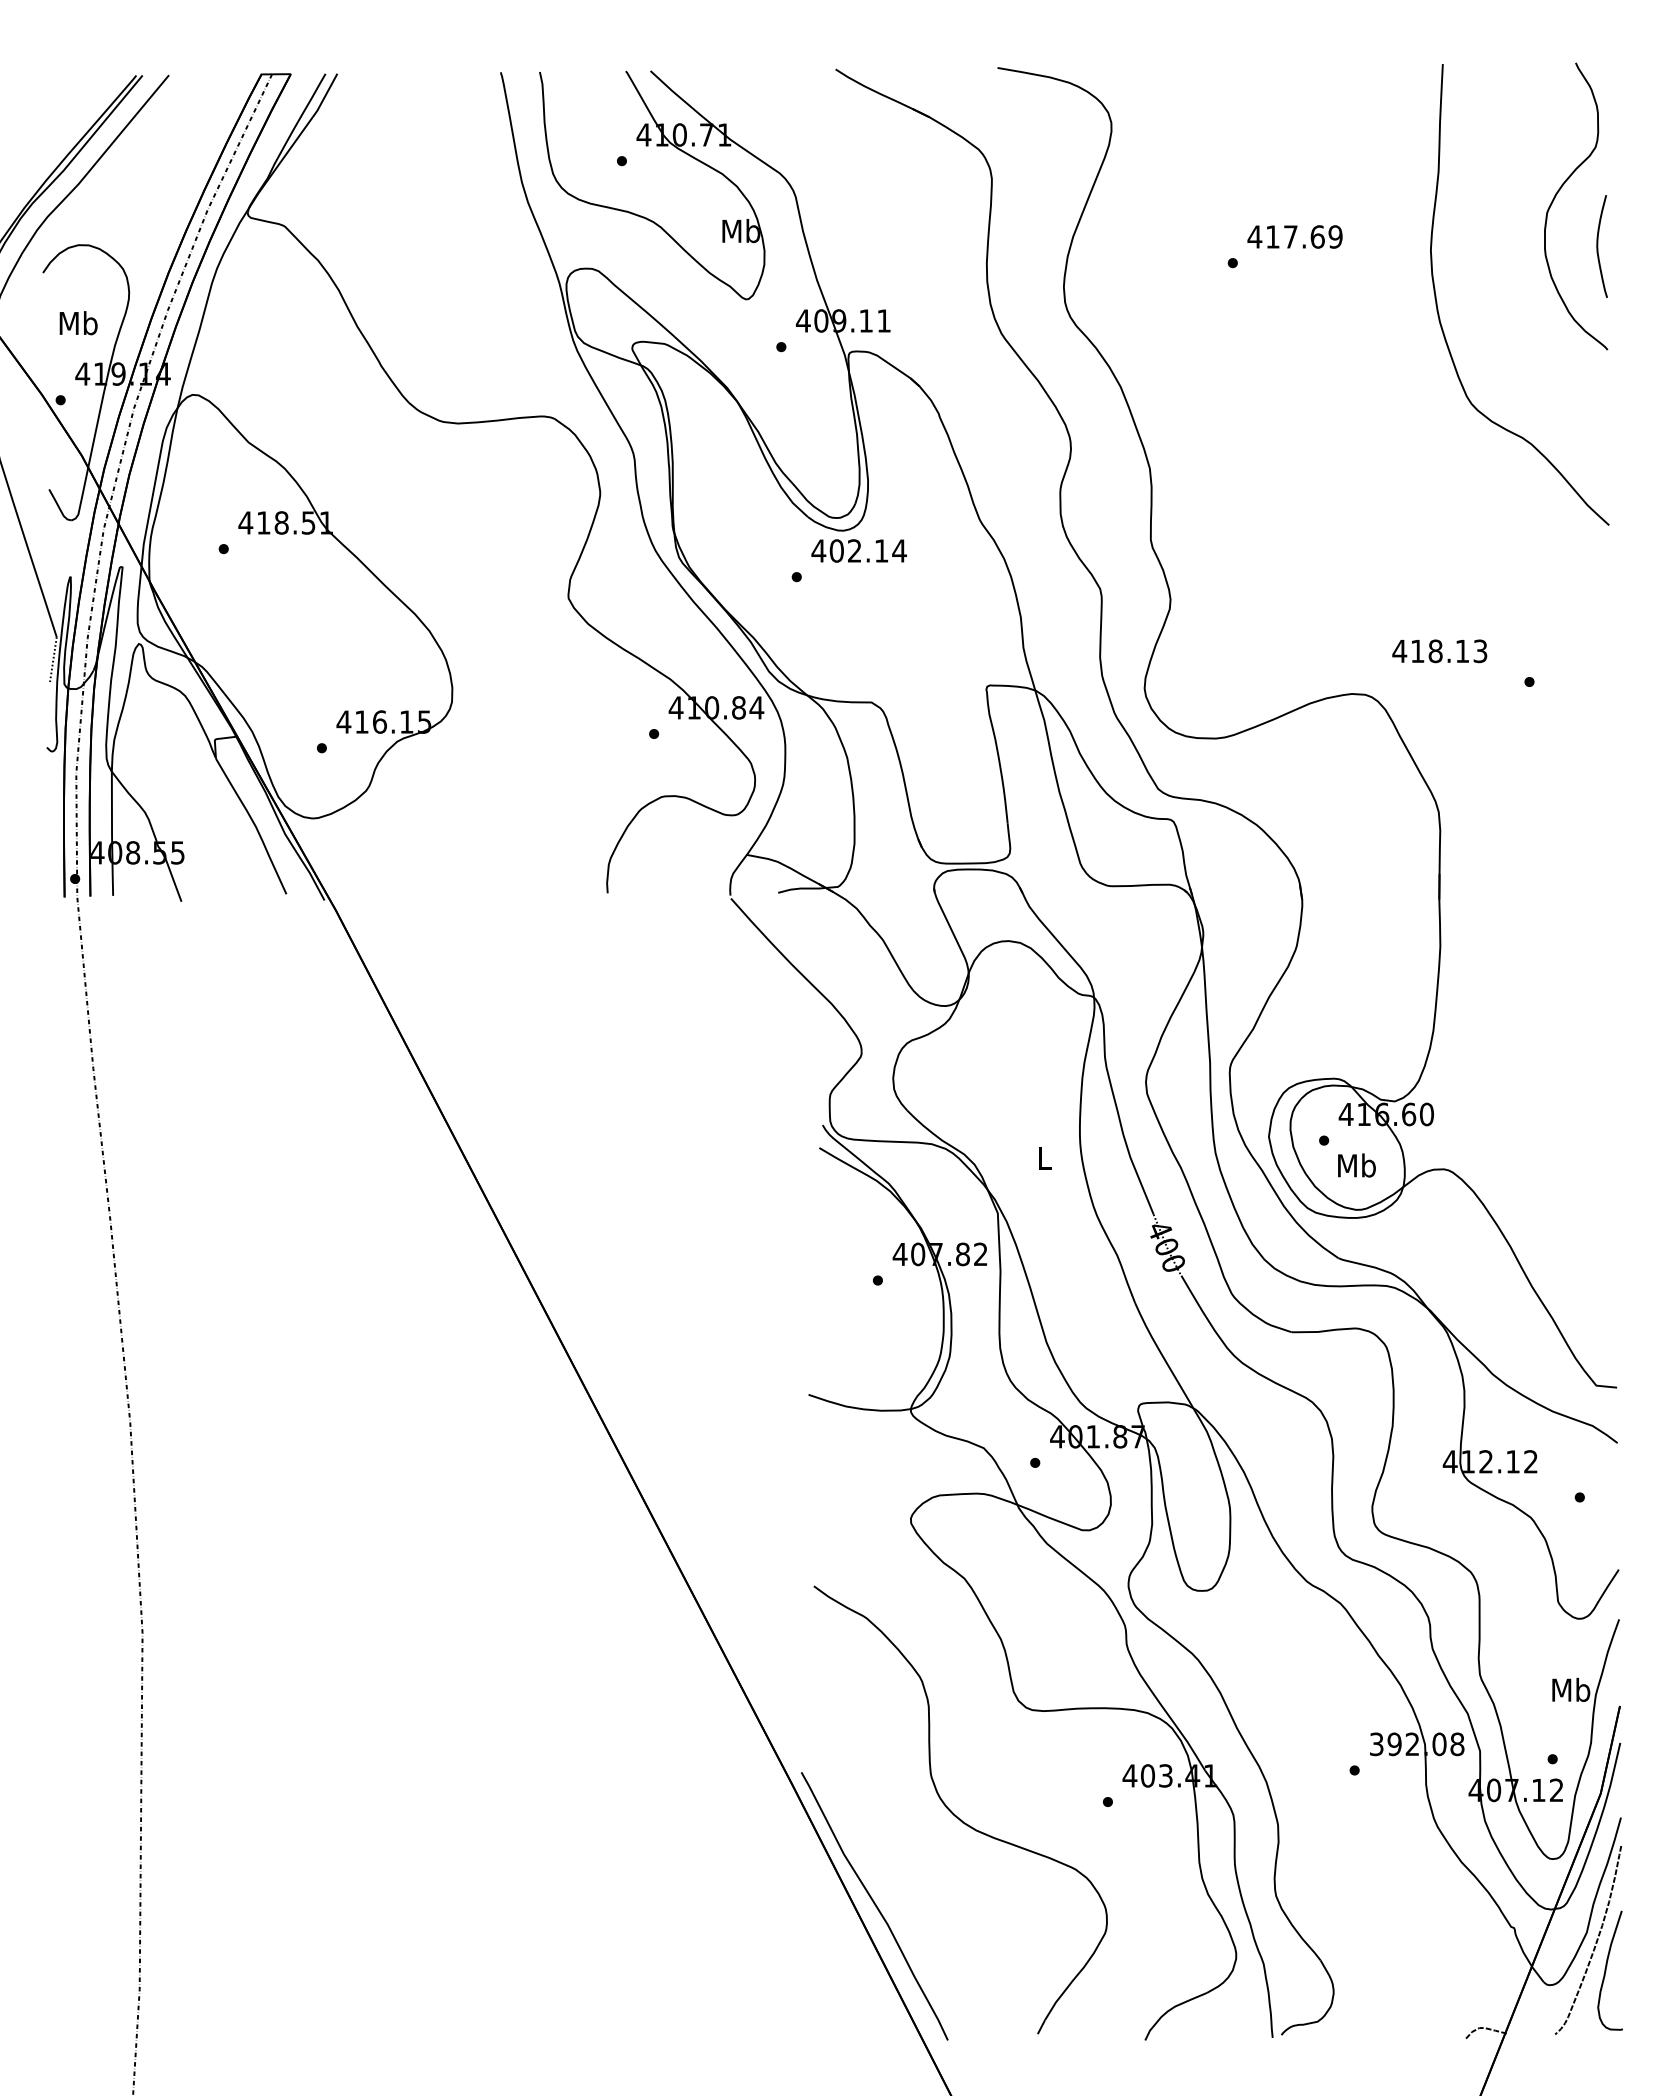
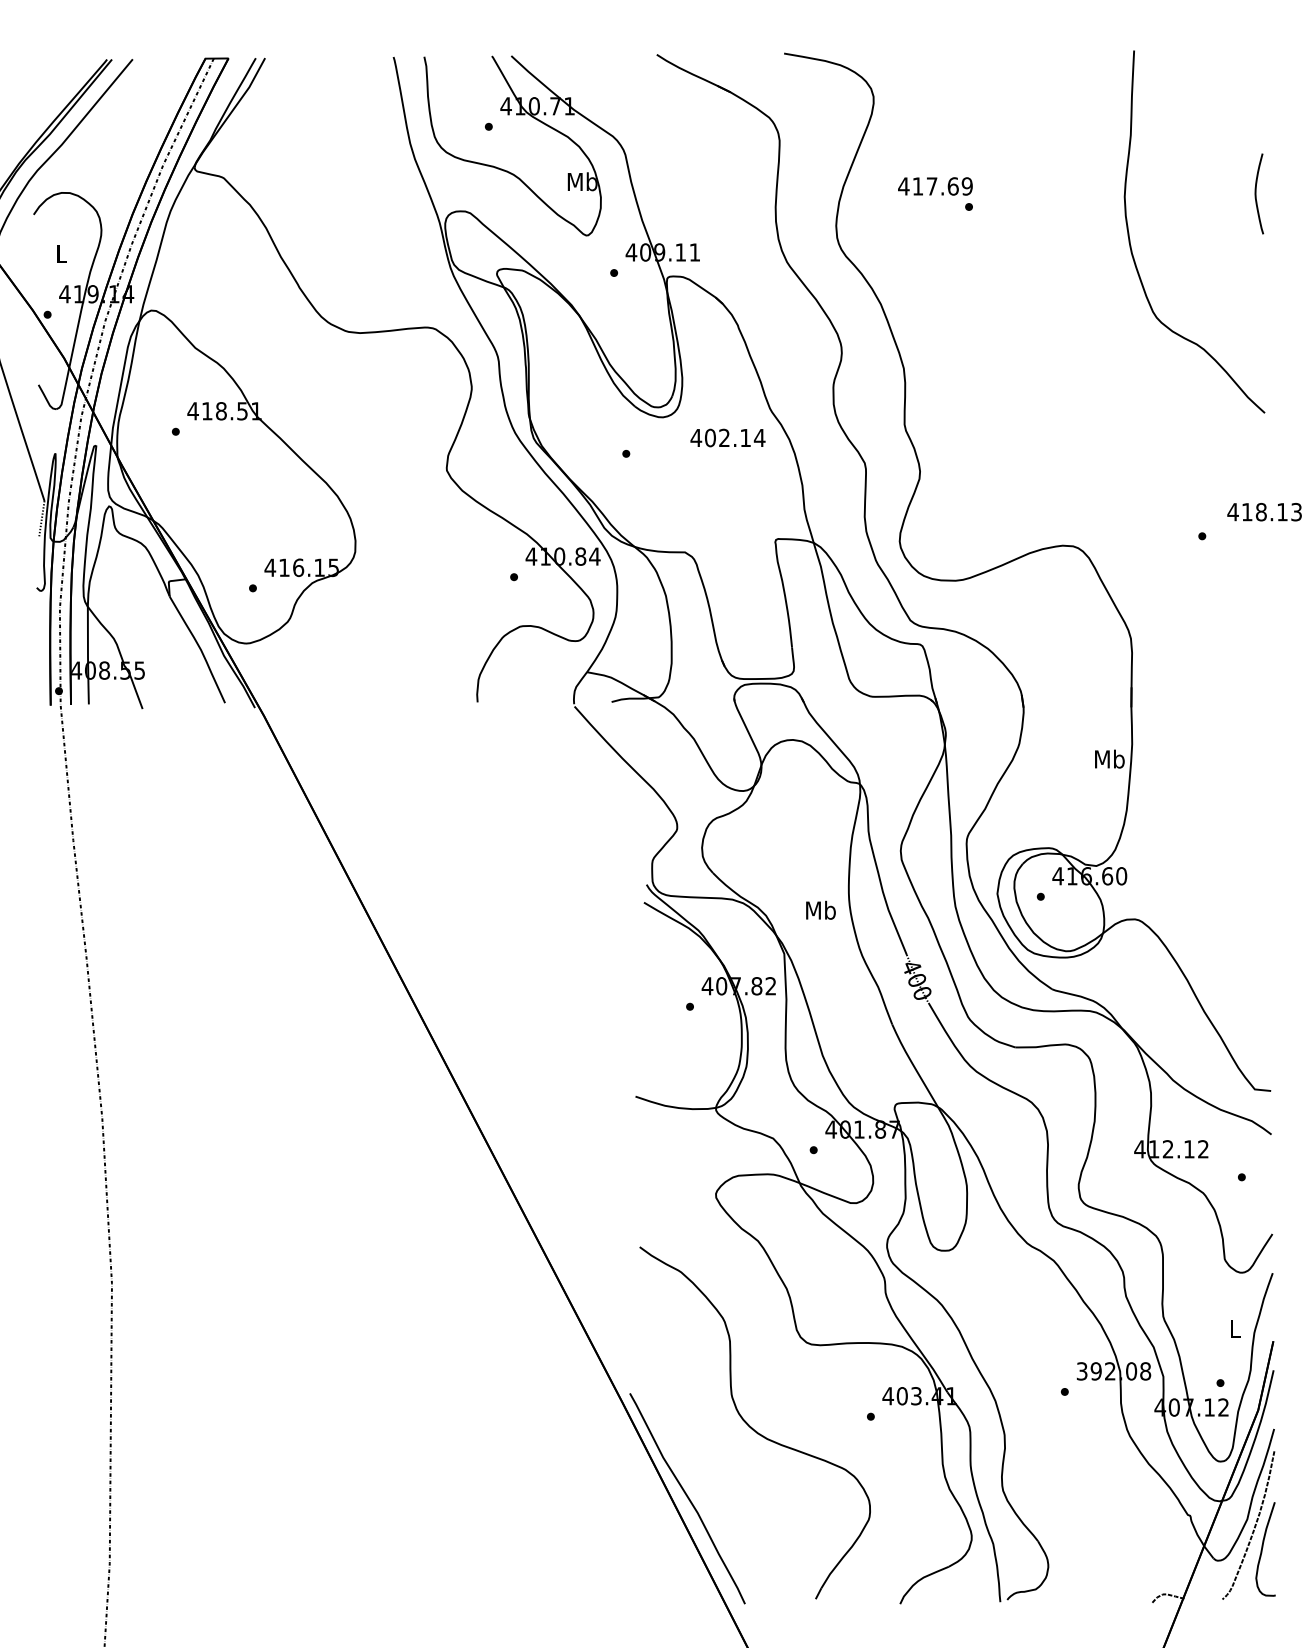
curve: (1556, 196) -> (1223, 154), removed
text: (1294, 236) -> (934, 186), moved
text: (78, 323) -> (61, 254), Mb -> L
text: (858, 550) -> (727, 437), moved
text: (1439, 651) -> (1264, 512), moved
text: (1044, 1157) -> (821, 910), L -> Mb
text: (1356, 1165) -> (1109, 759), moved
text: (1571, 1689) -> (1235, 1328), Mb -> L

